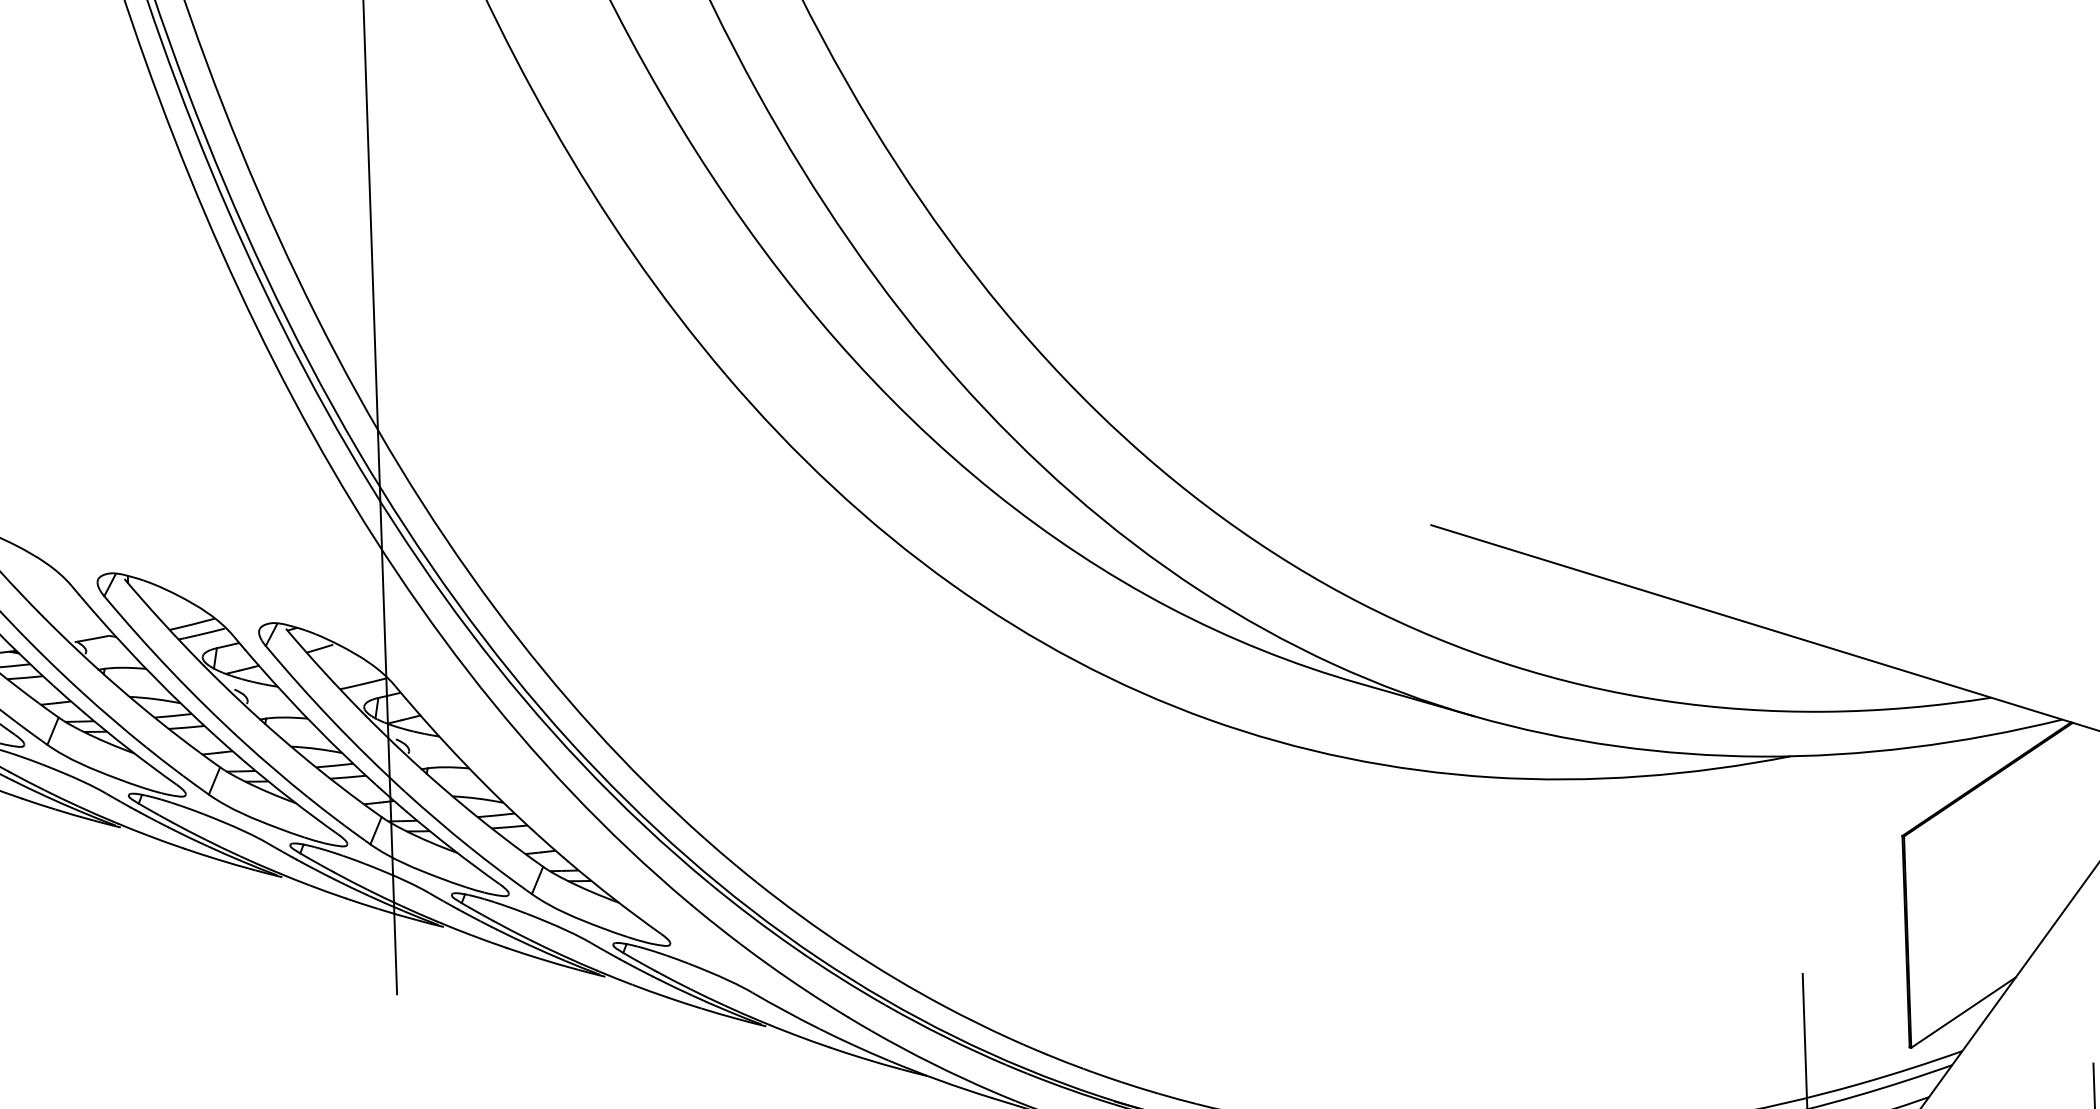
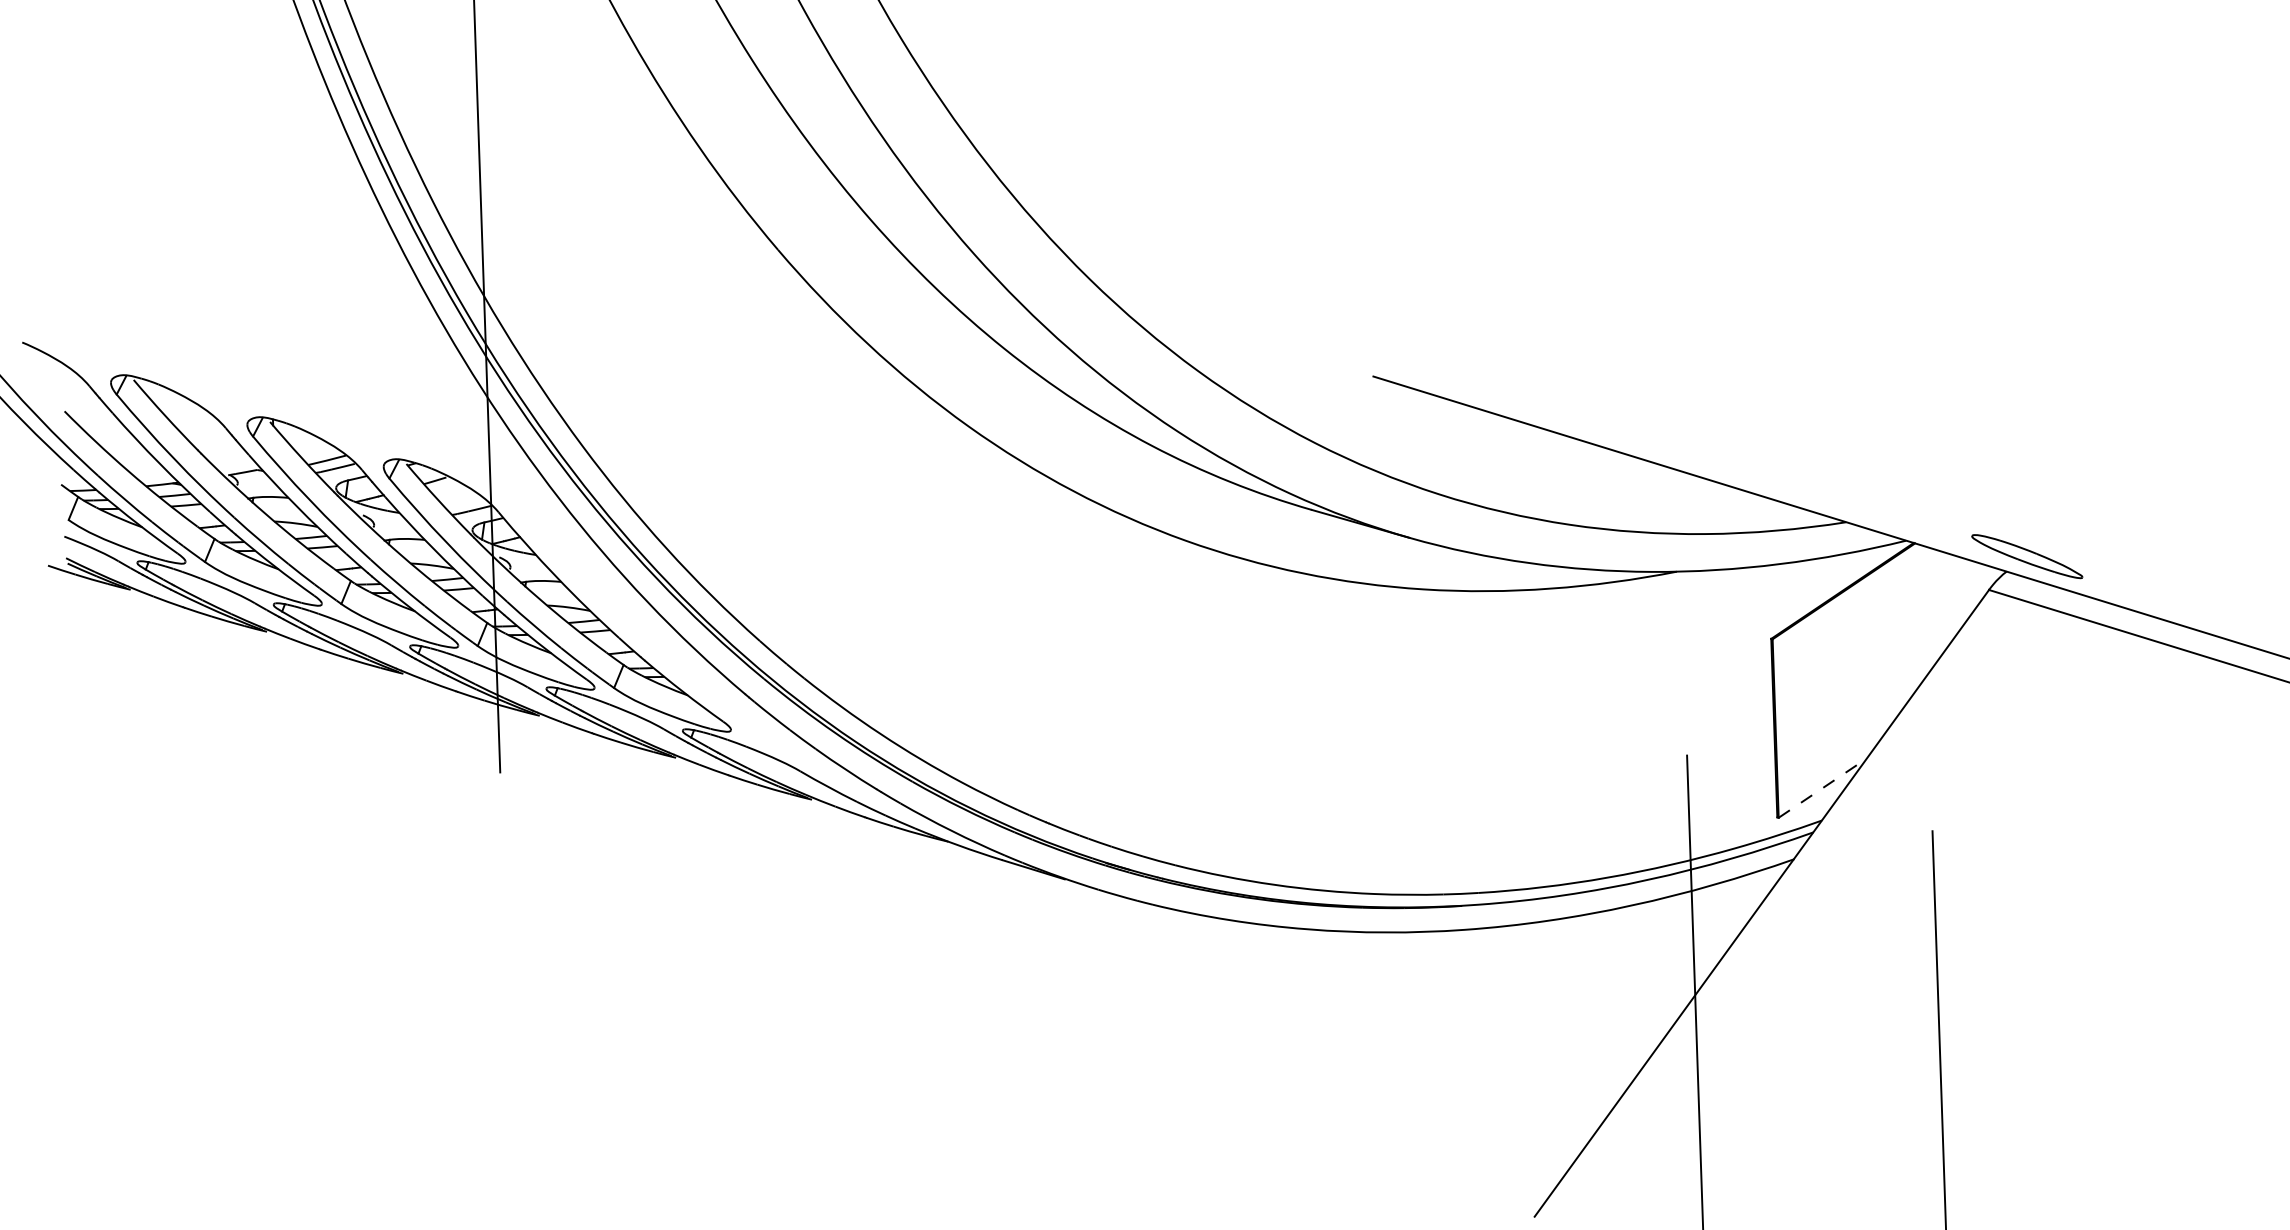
line: (1964, 1011) -> (1823, 787), solid -> dashed

